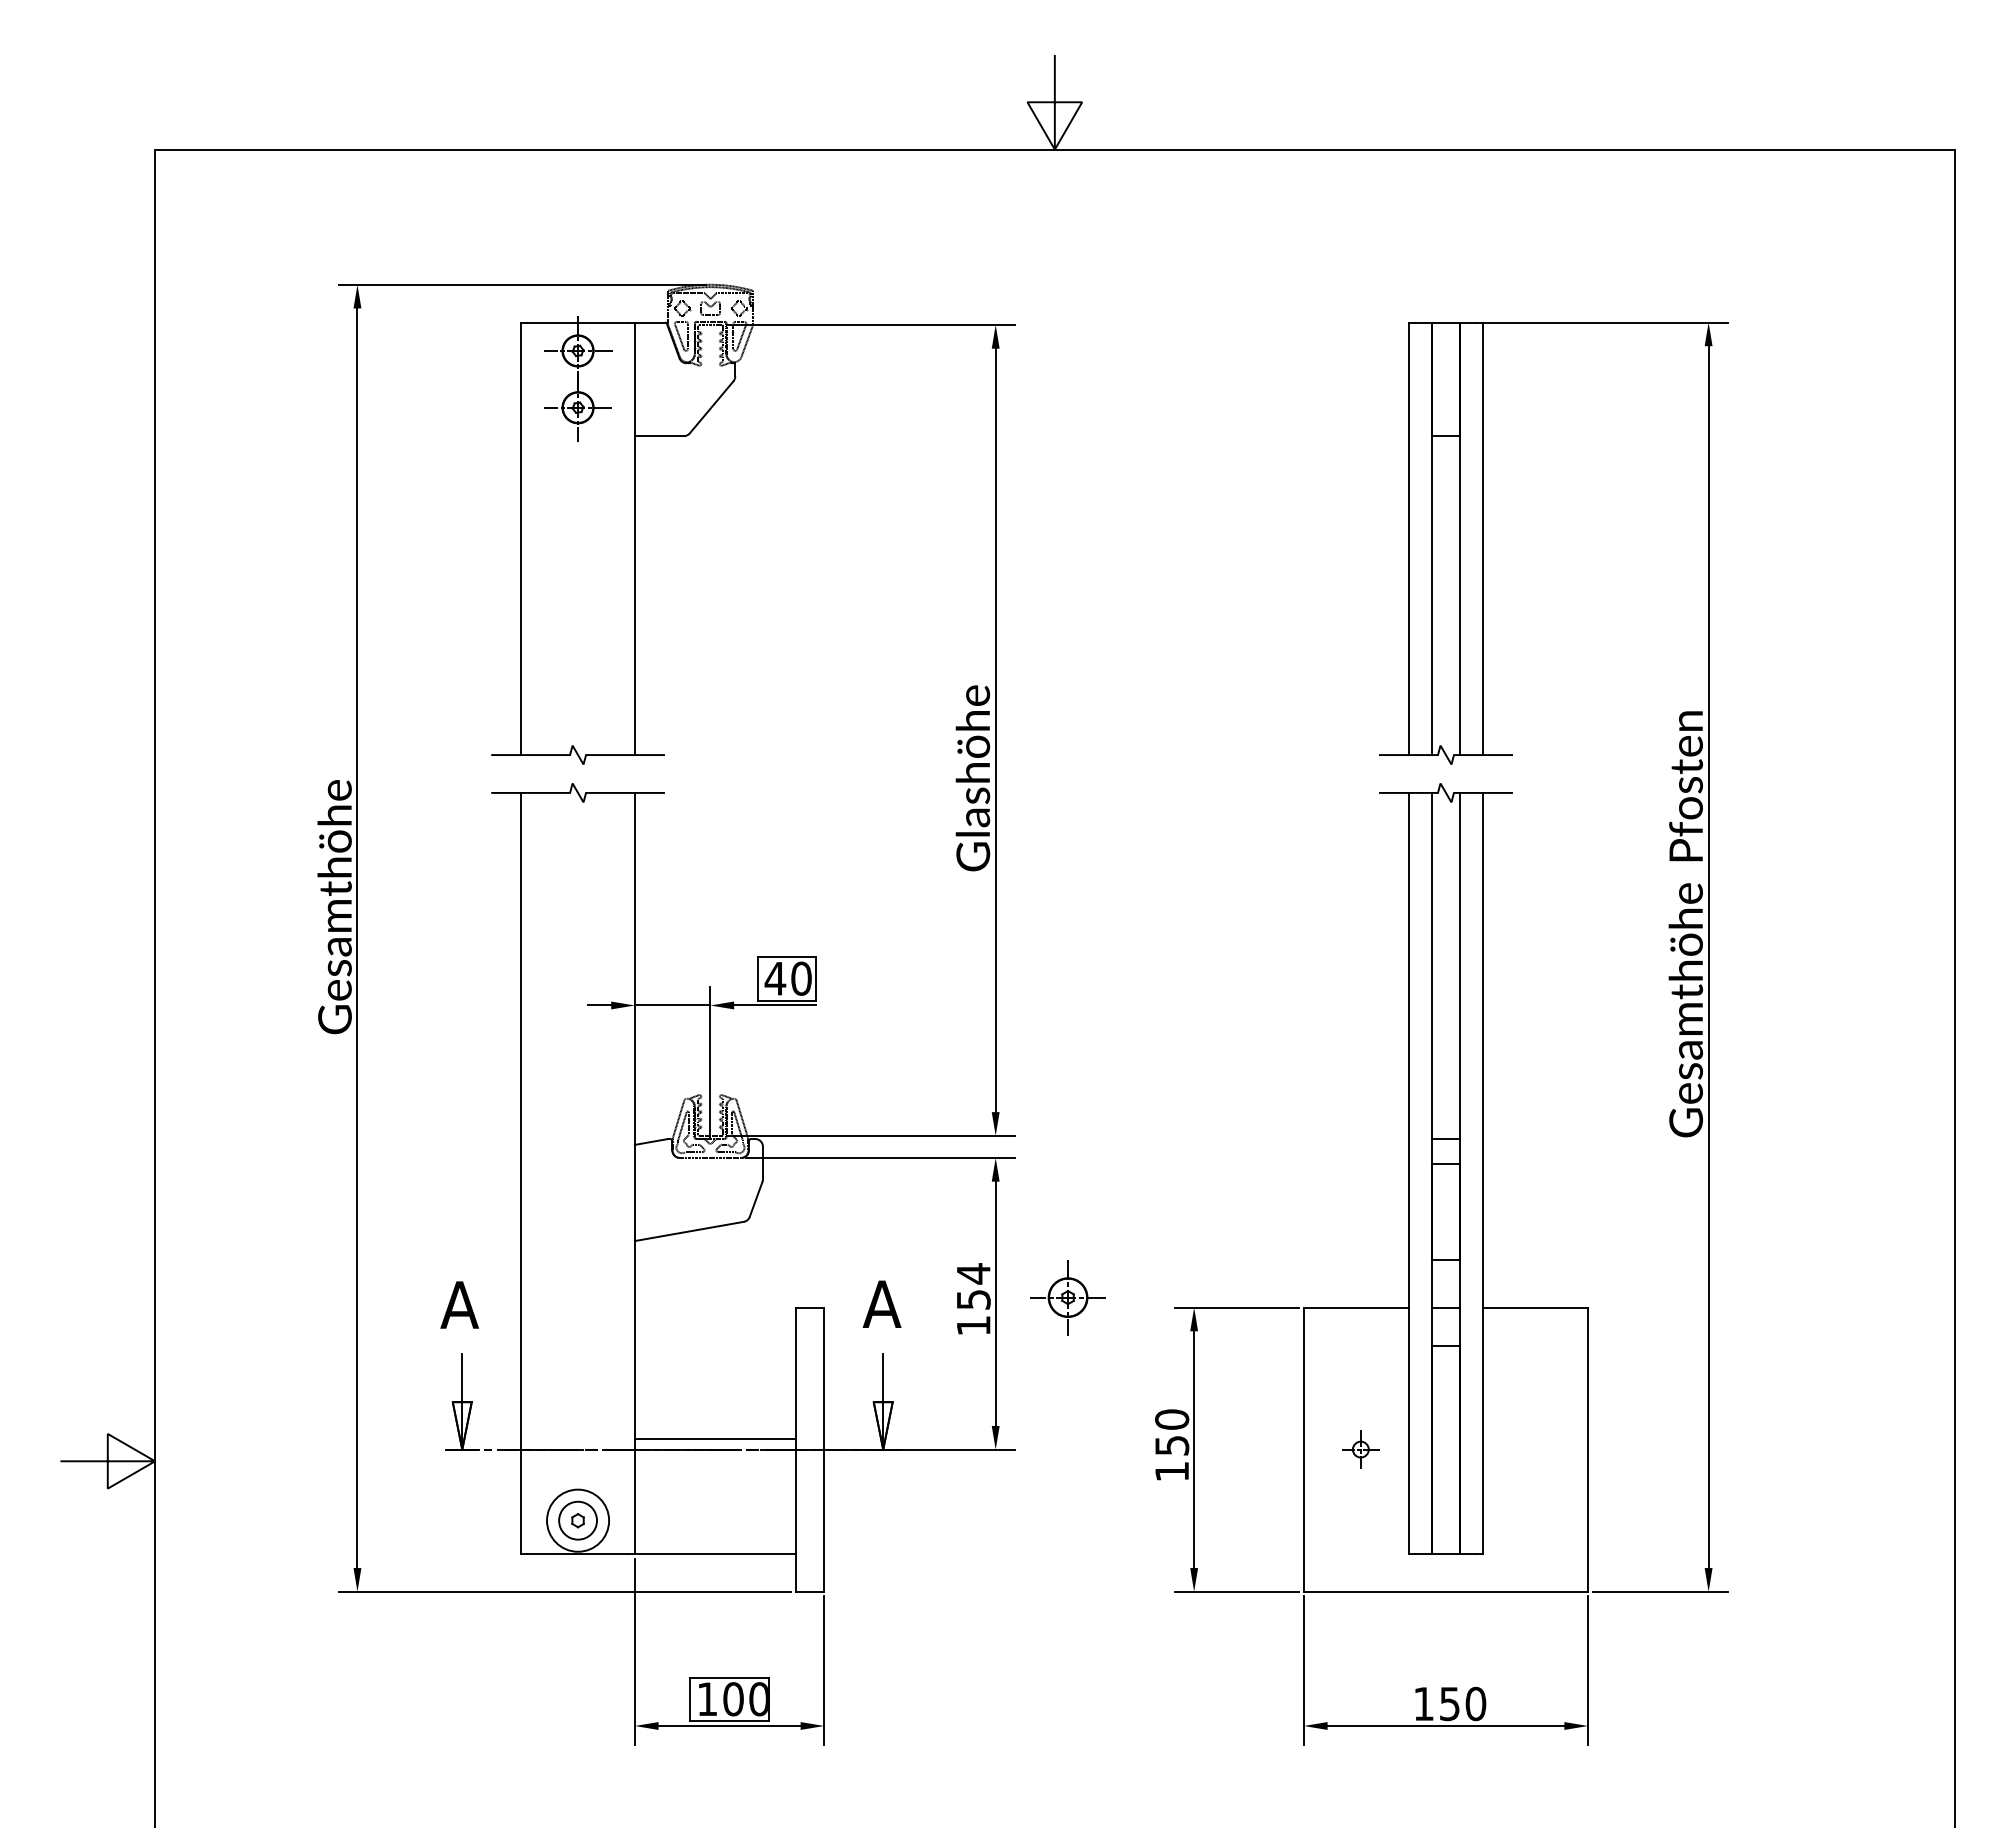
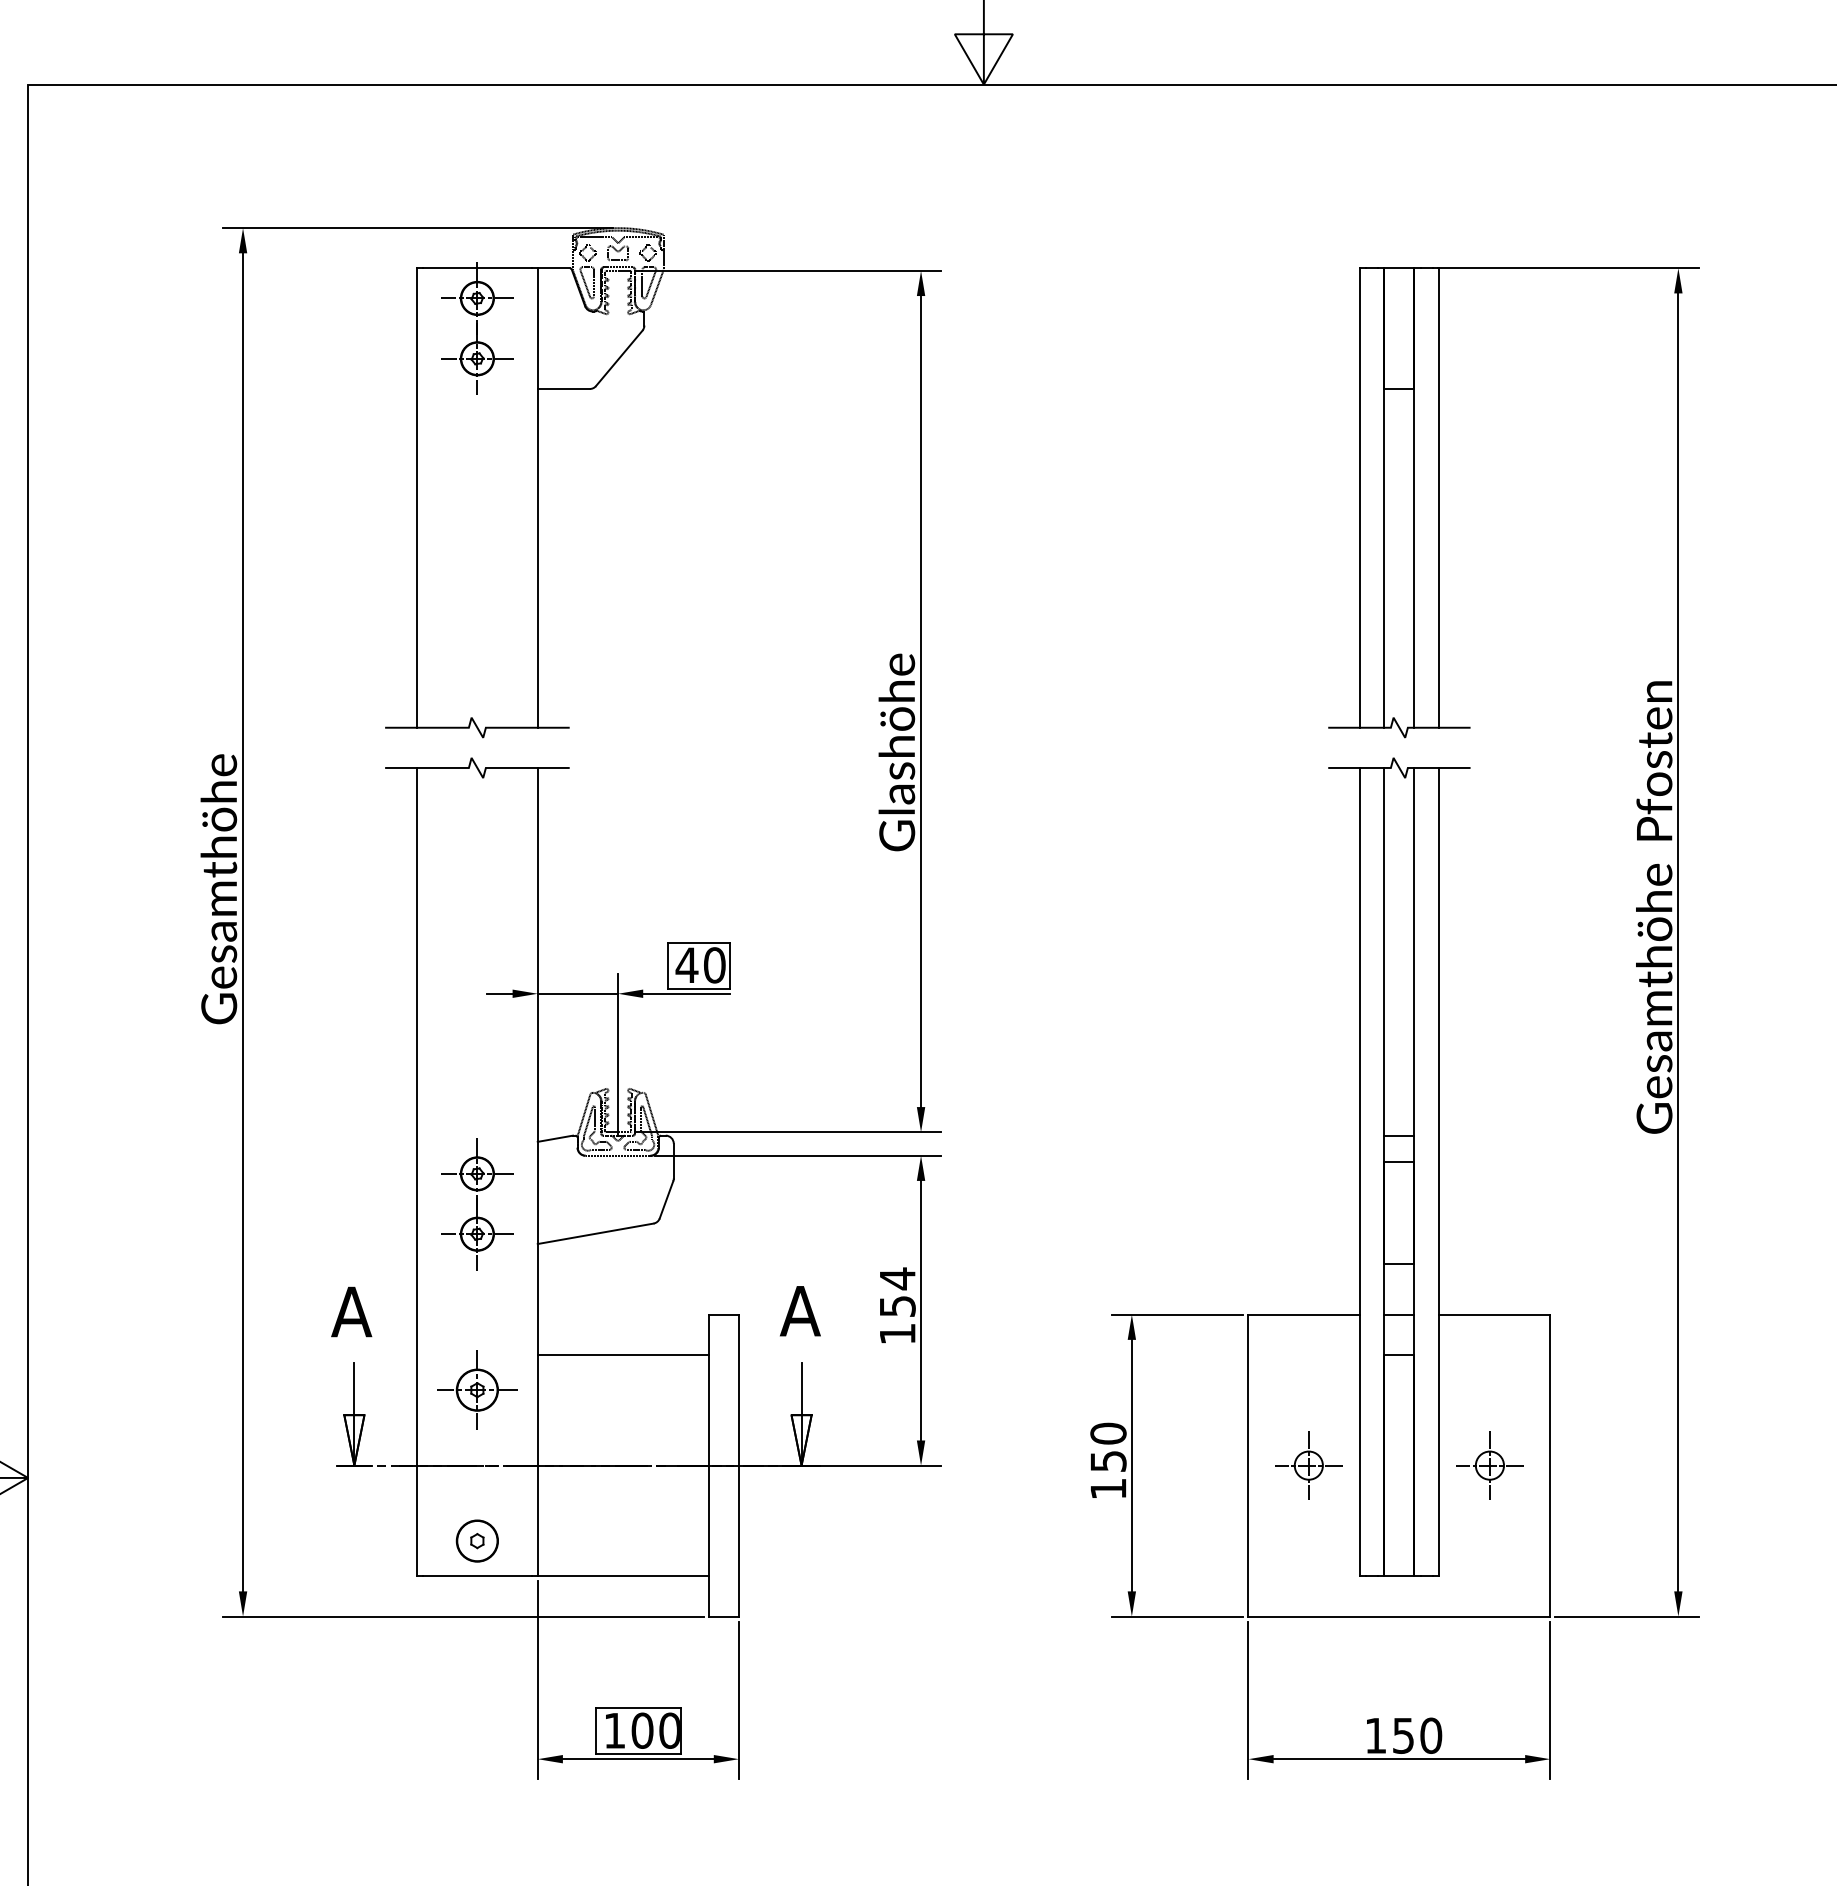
part: (578, 1203) -> (477, 1204), added
part: (1067, 1297) -> (476, 1390), moved
line: (714, 1438) -> (622, 1354), moved
part: (1360, 1449) -> (1308, 1465), size x1.67
part: (1530, 1449) -> (1489, 1465), added
circle: (577, 1520) -> (476, 1540), size x0.62

